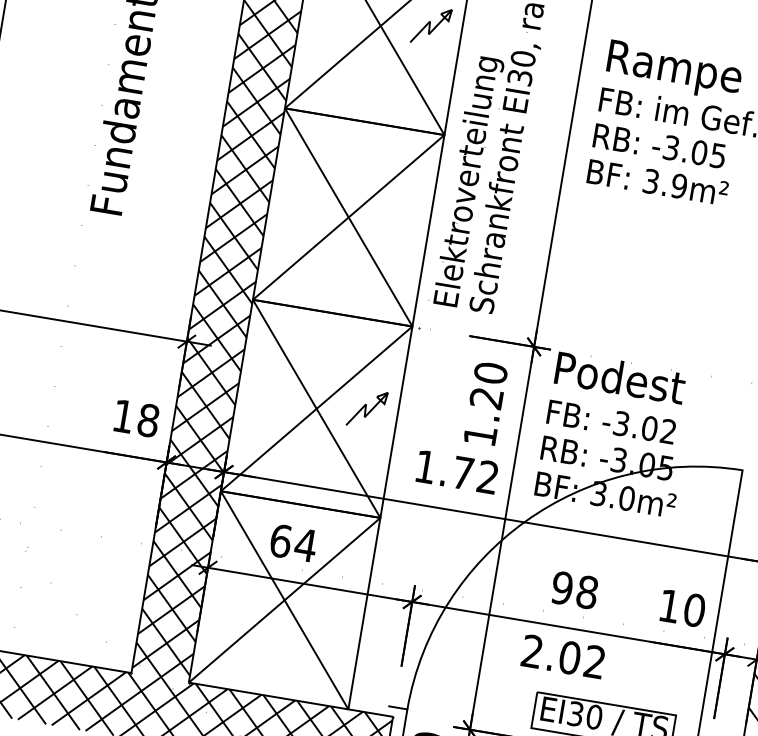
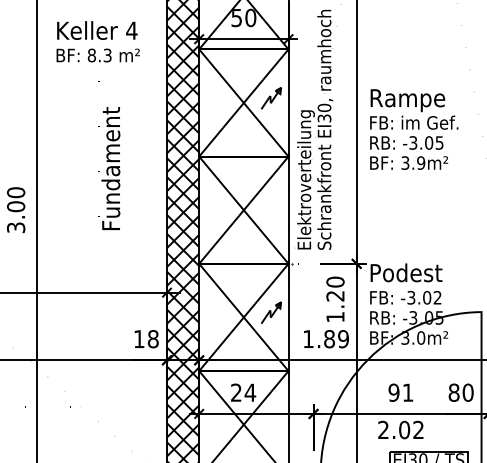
text: (475, 475) -> (336, 339), 1.72 -> 1.89
text: (281, 540) -> (236, 392), 64 -> 24
text: (586, 591) -> (407, 392), 98 -> 91
text: (668, 605) -> (453, 392), 10 -> 80

